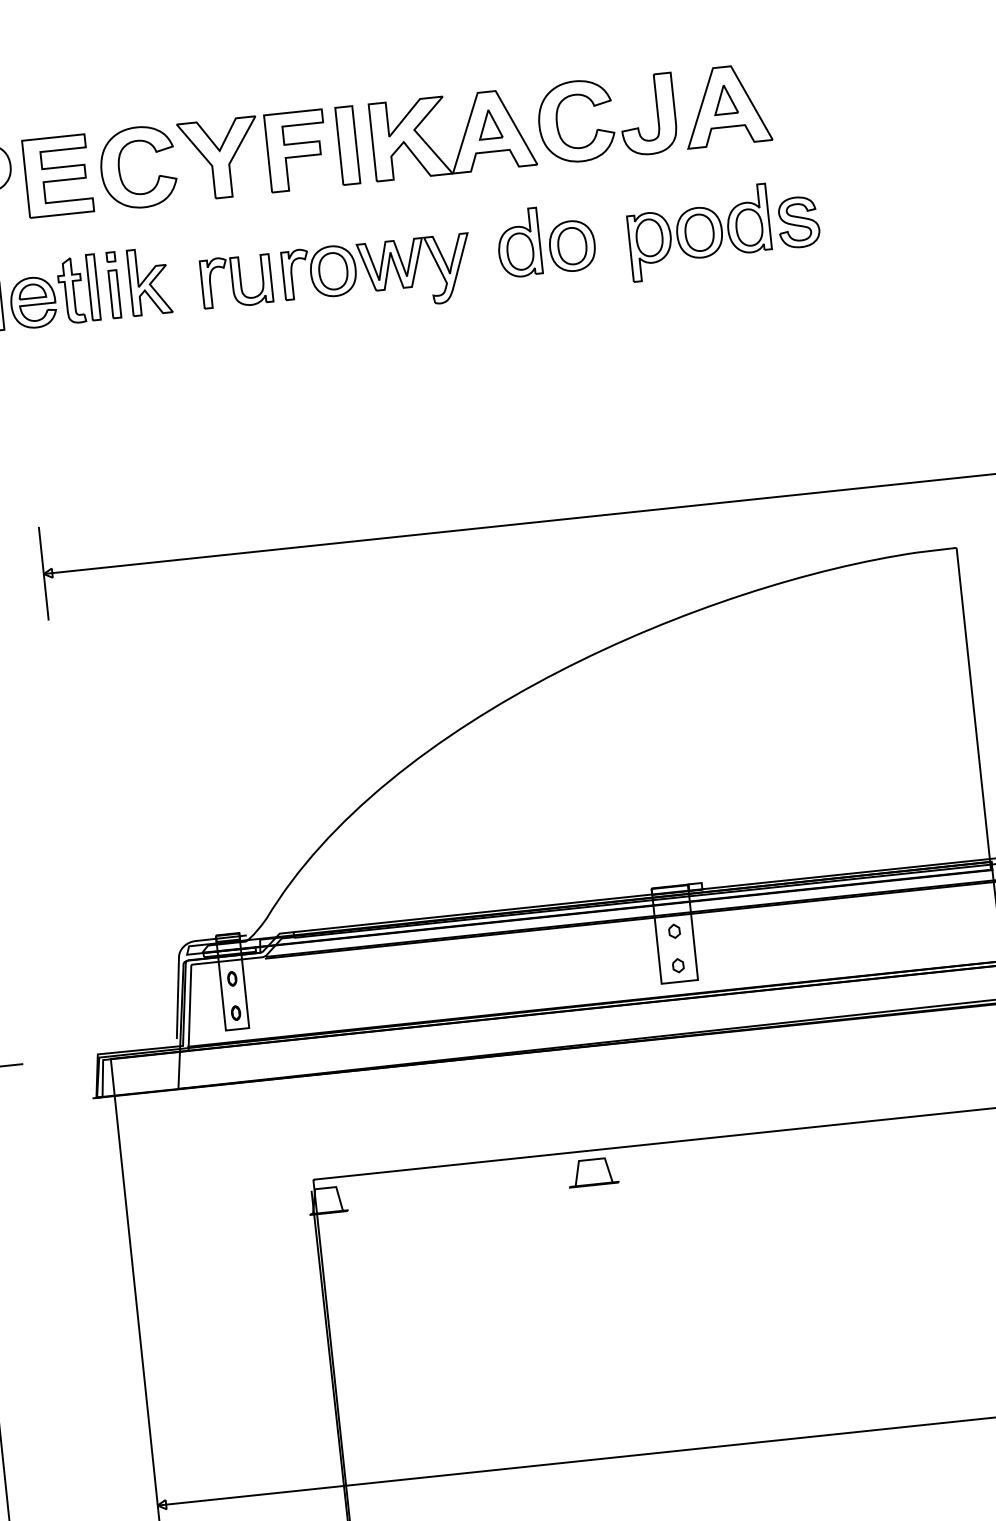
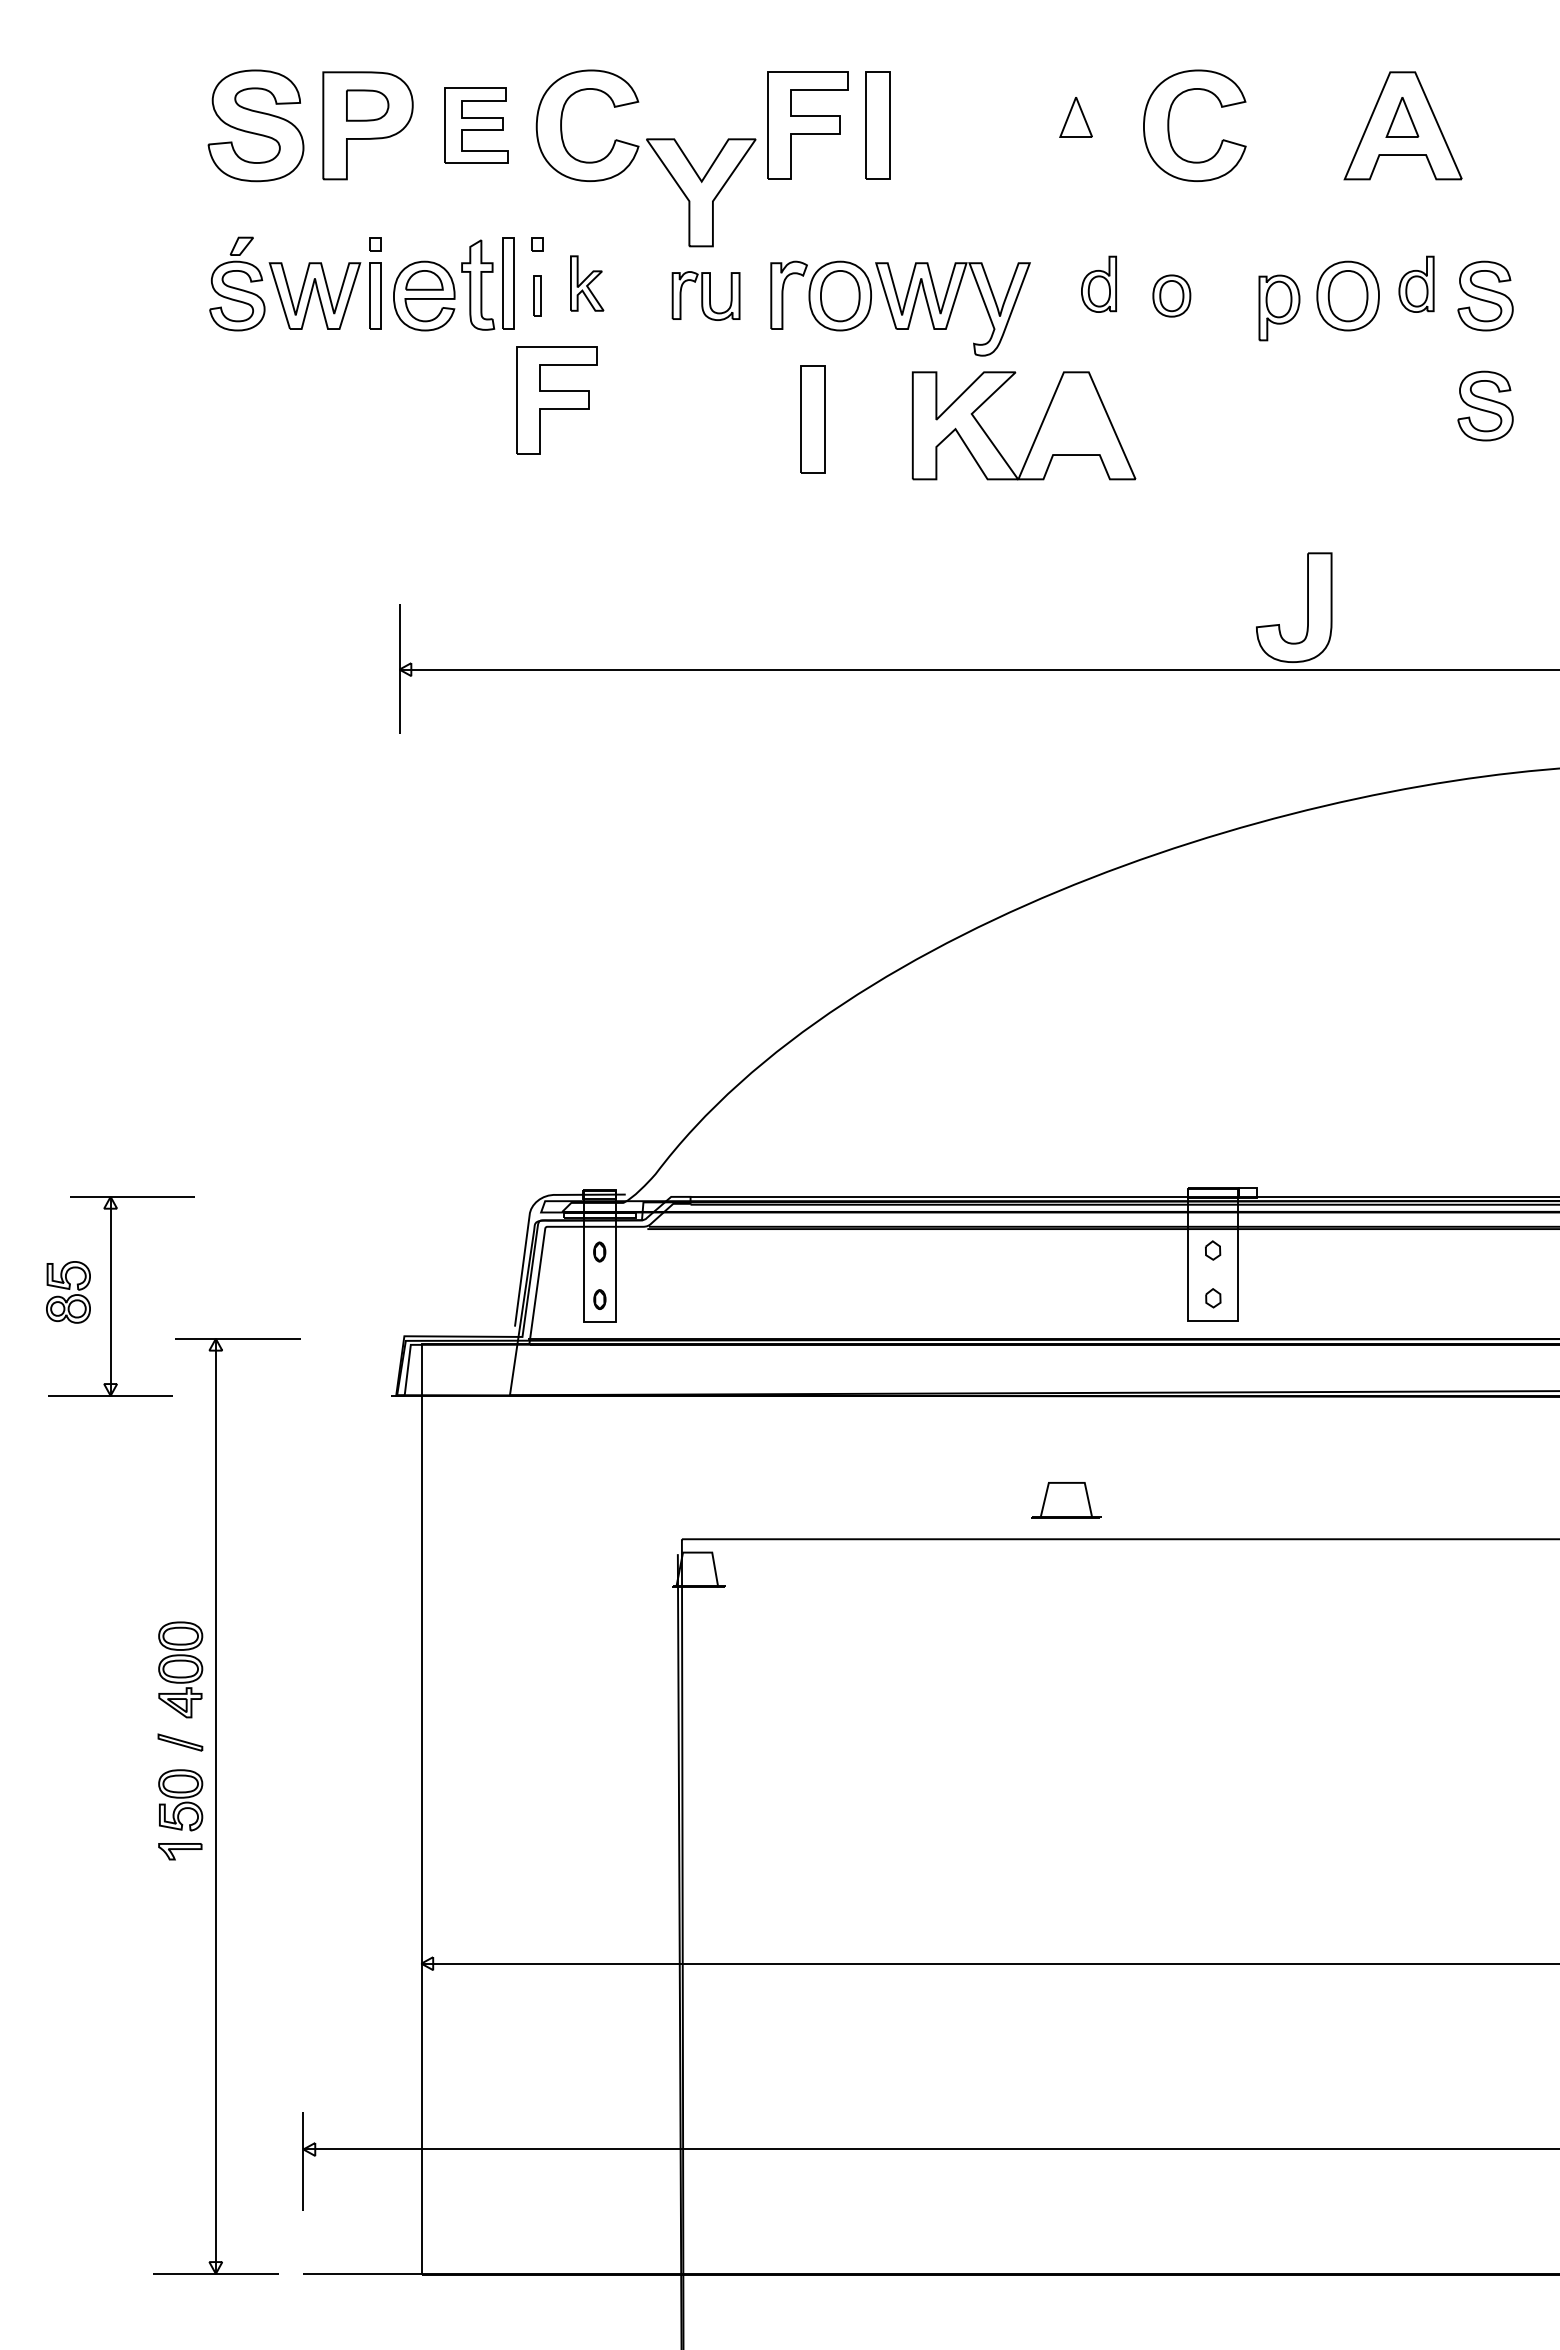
part: (657, 113) -> (1307, 607), moved
part: (463, 137) -> (1037, 431), moved
part: (220, 158) -> (701, 192), moved
part: (58, 175) -> (476, 125), size x0.7
part: (747, 219) -> (1416, 284), size x0.6
part: (518, 243) -> (1098, 284), size x0.6
part: (572, 245) -> (1171, 295), size x0.6
part: (650, 246) -> (1279, 307), size x0.7
part: (150, 281) -> (587, 283), size x0.6
part: (236, 281) -> (705, 295), size x0.7
part: (114, 293) -> (537, 295), size x0.6
part: (806, 301) -> (1485, 405), added
part: (322, 362) -> (812, 419), added
part: (136, 368) -> (556, 400), added
part: (592, 1172) -> (1066, 1500), moved

